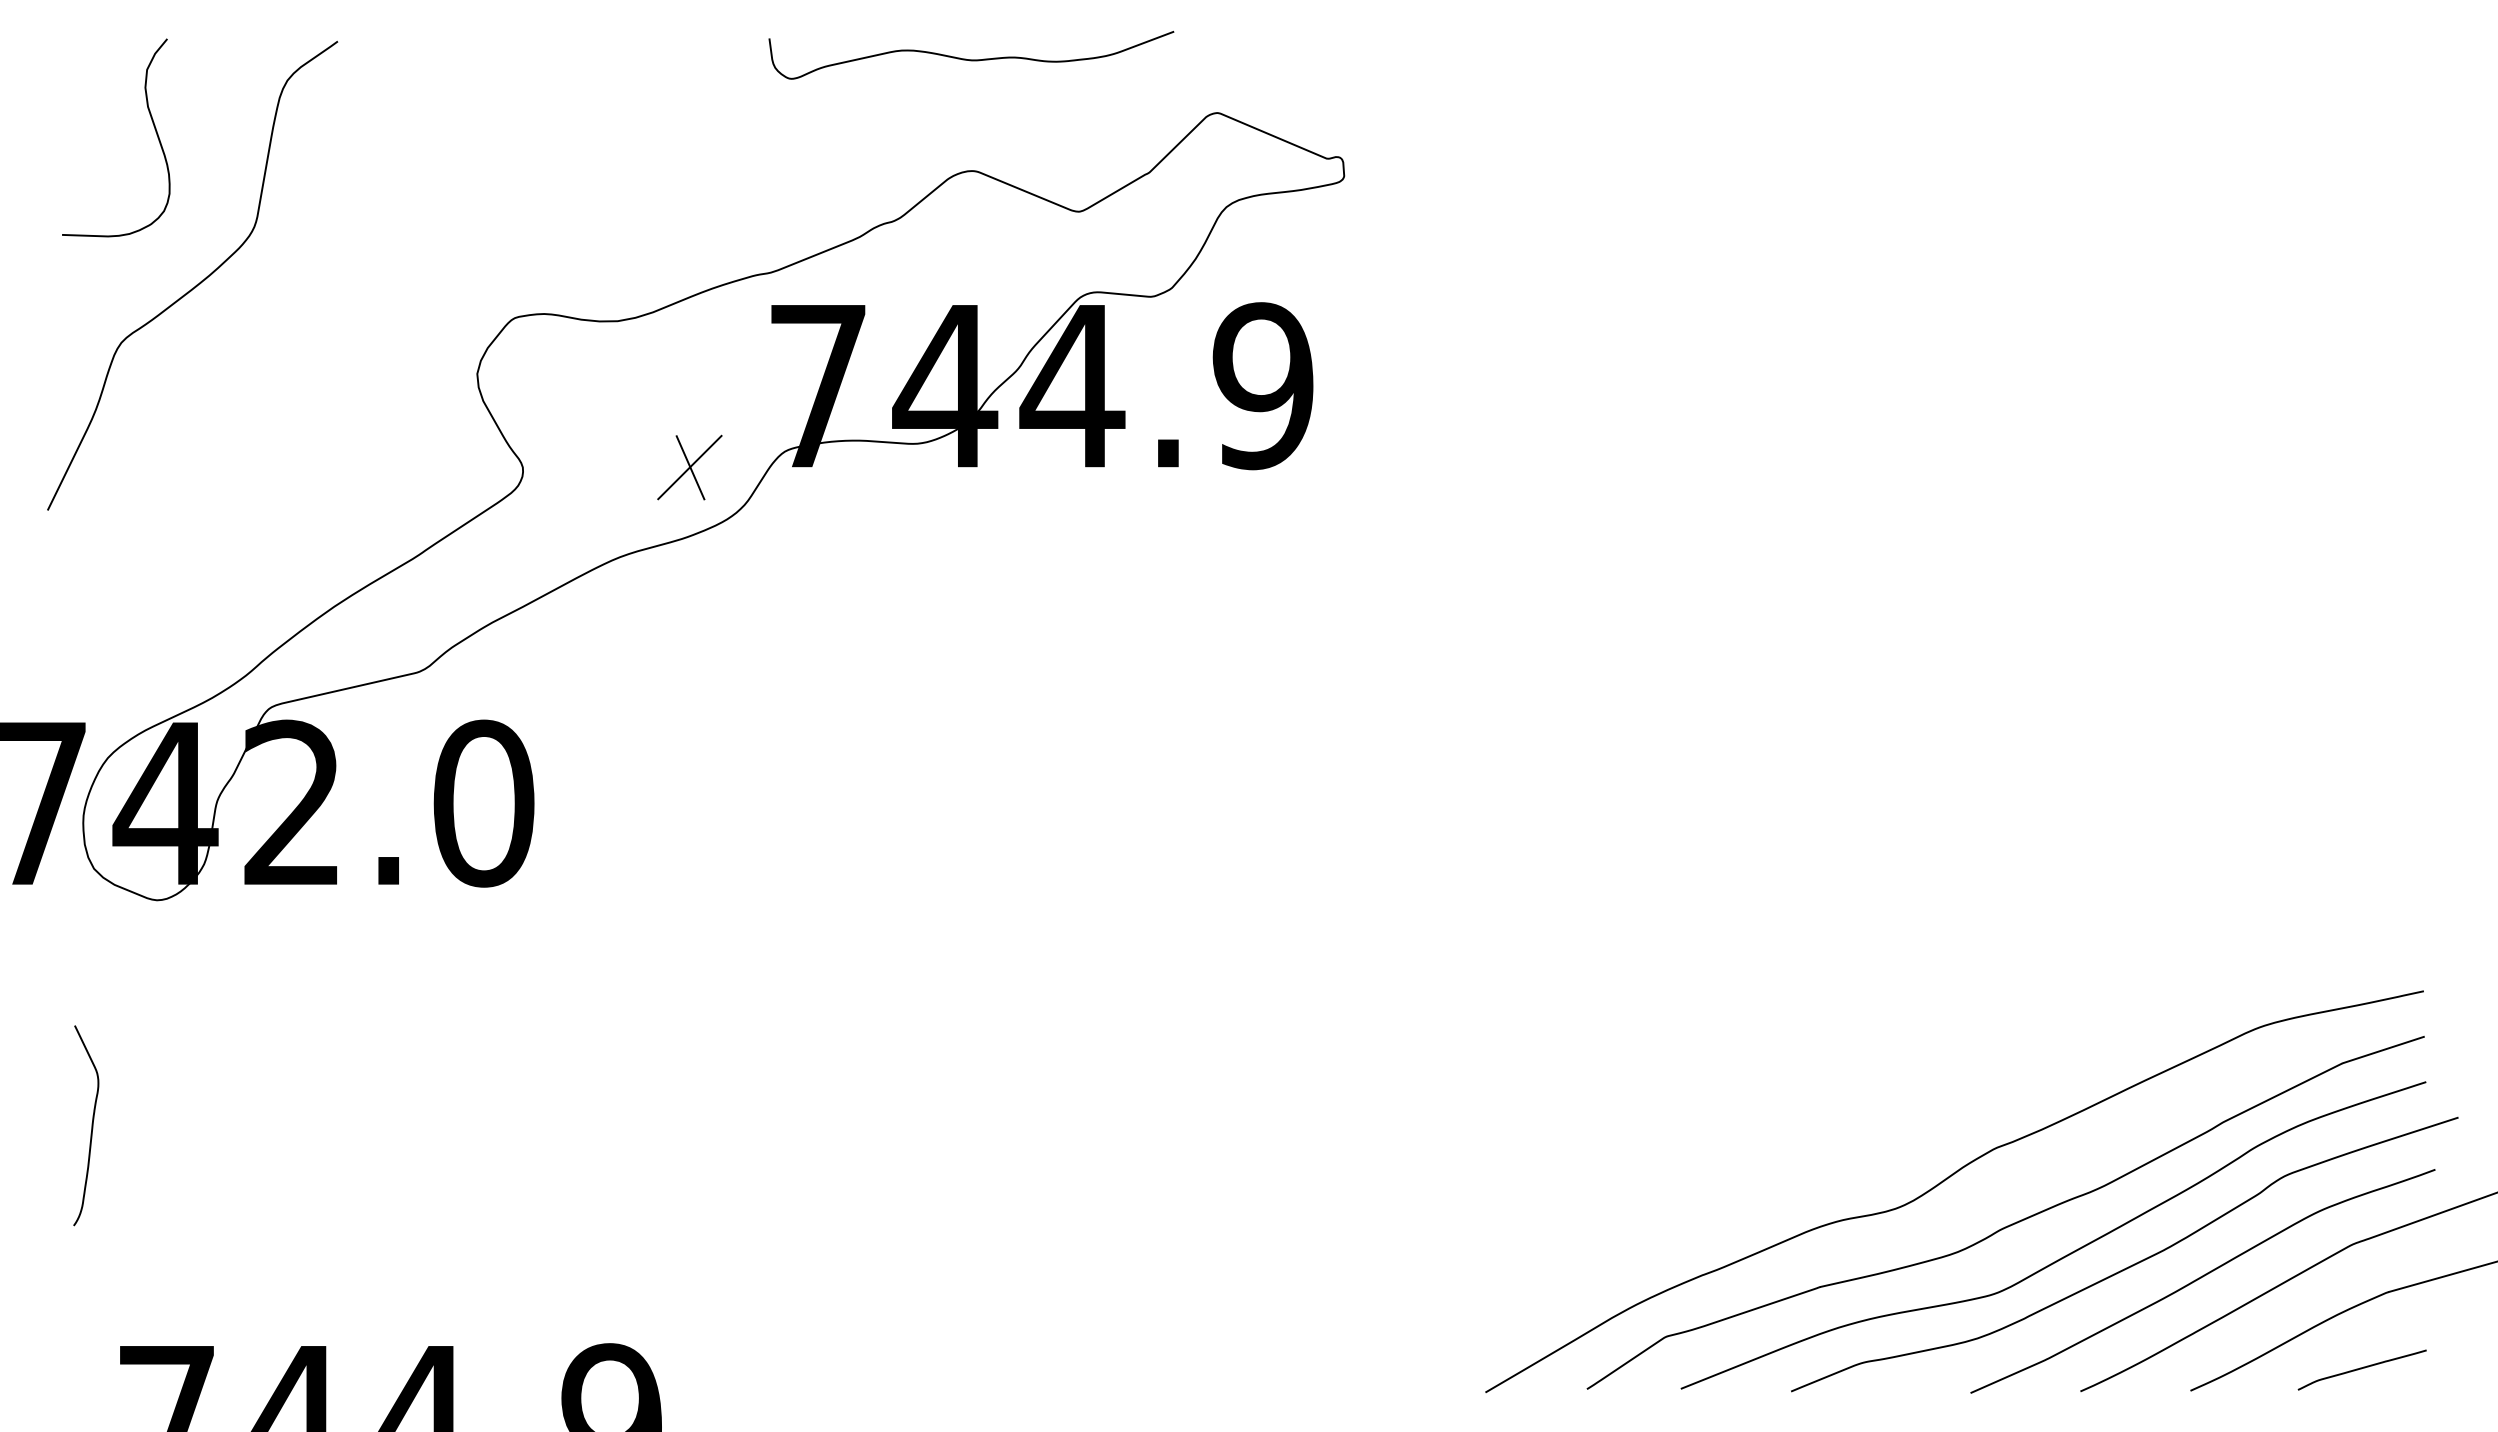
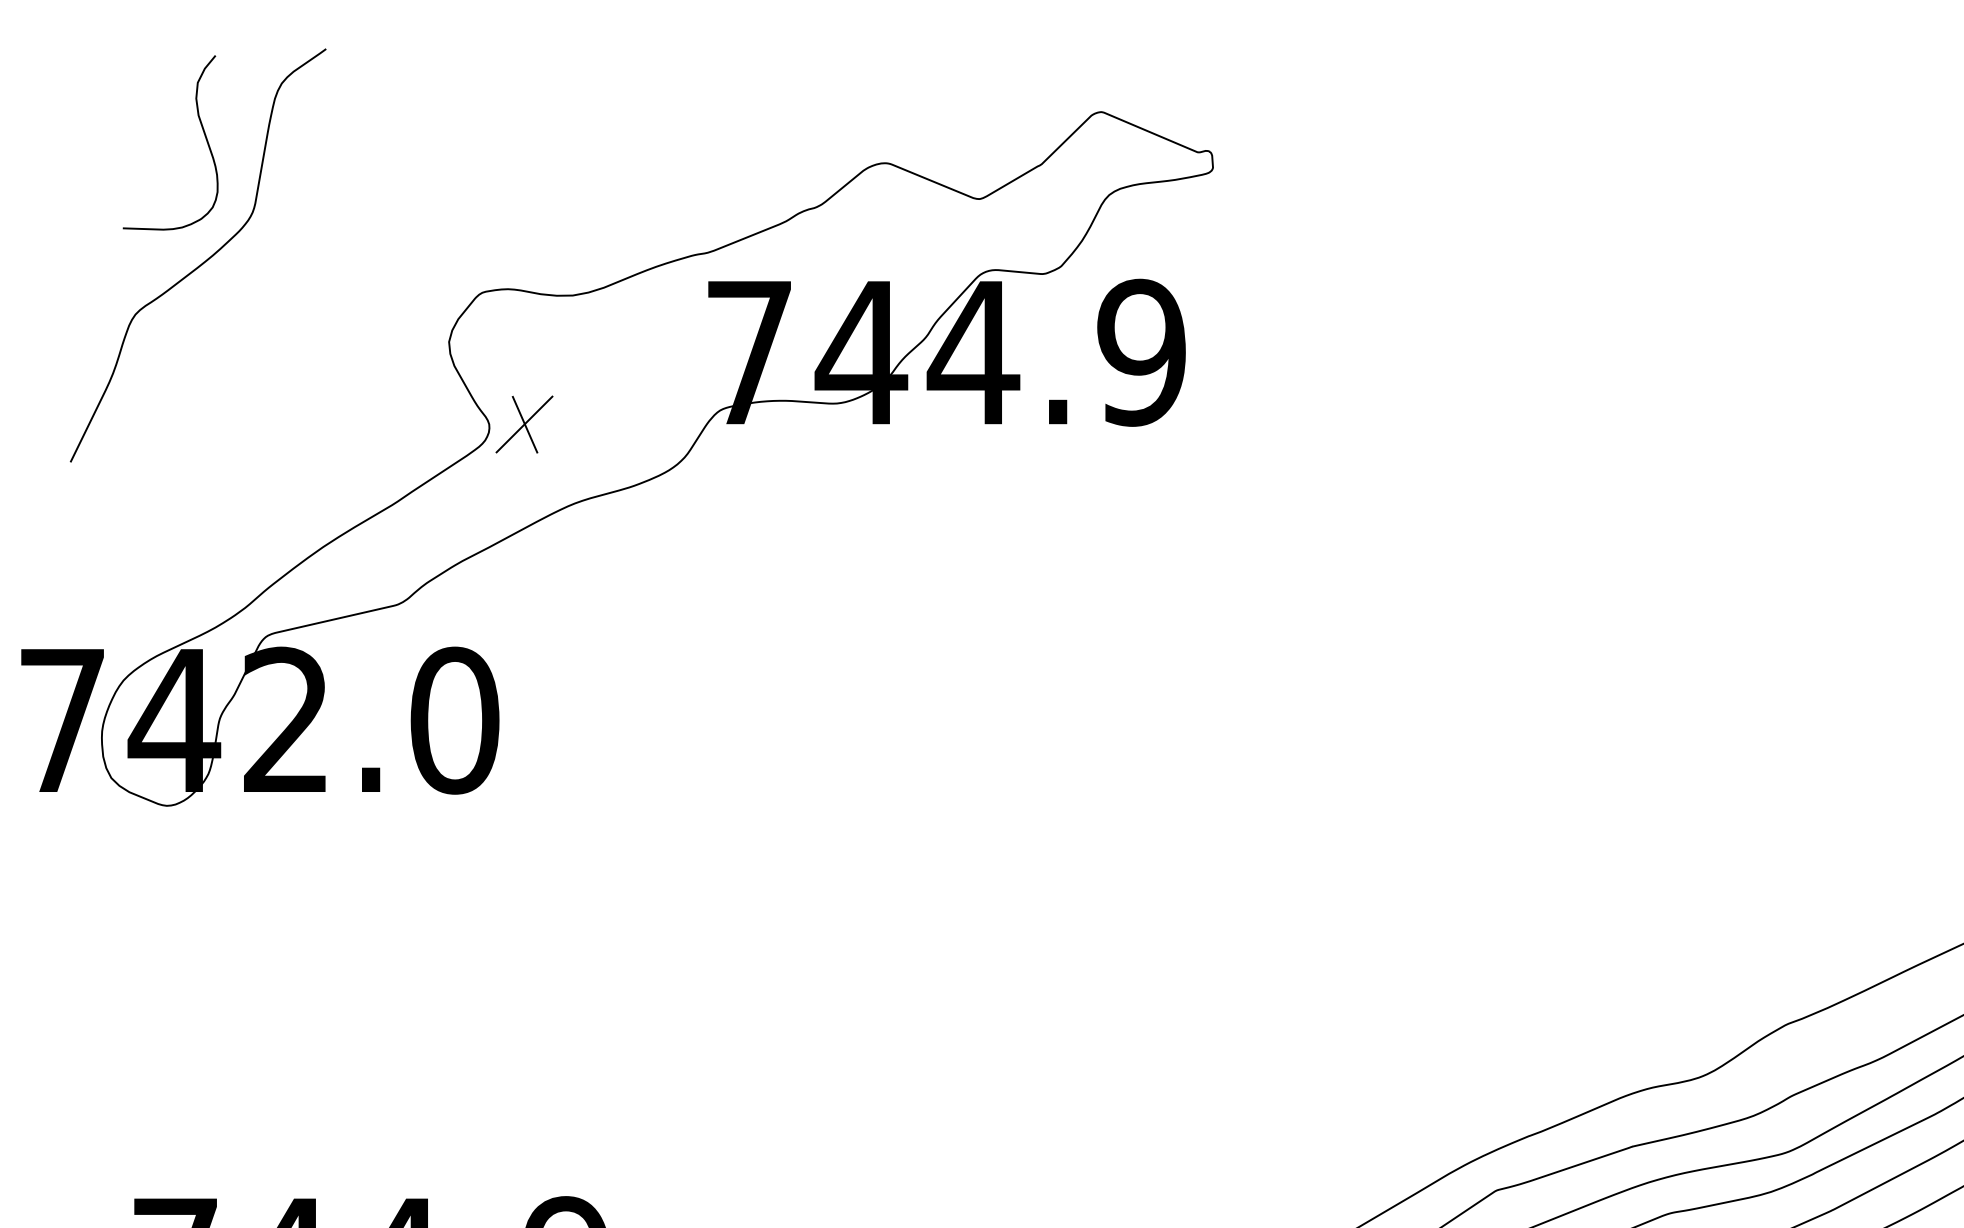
curve: (971, 59) -> (884, 64), removed
curve: (153, 126) -> (203, 132), moved
part: (689, 467) -> (524, 424), moved
curve: (91, 1125) -> (109, 1004), removed

